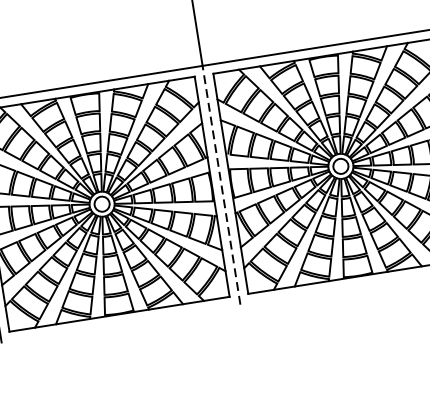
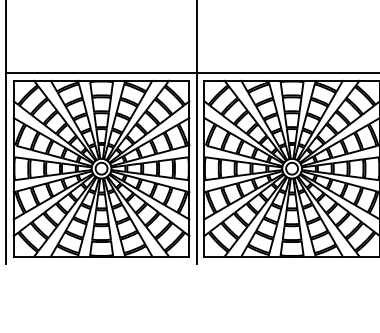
line: (221, 185) -> (196, 168), dashed -> solid

